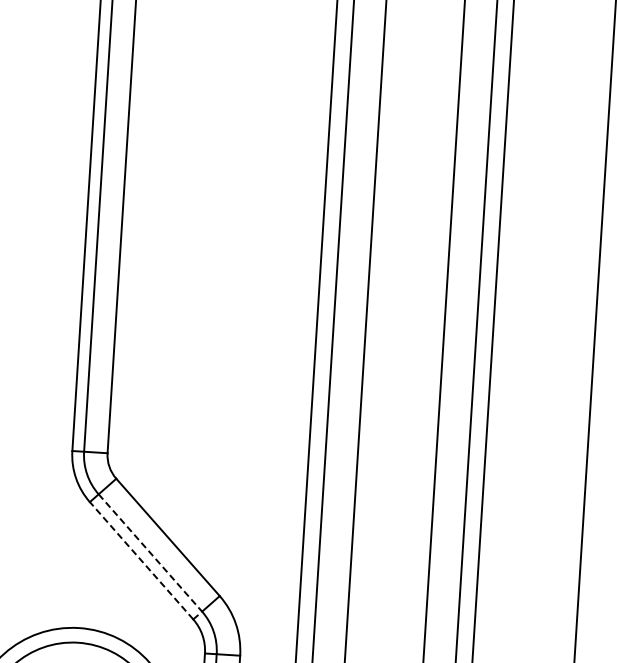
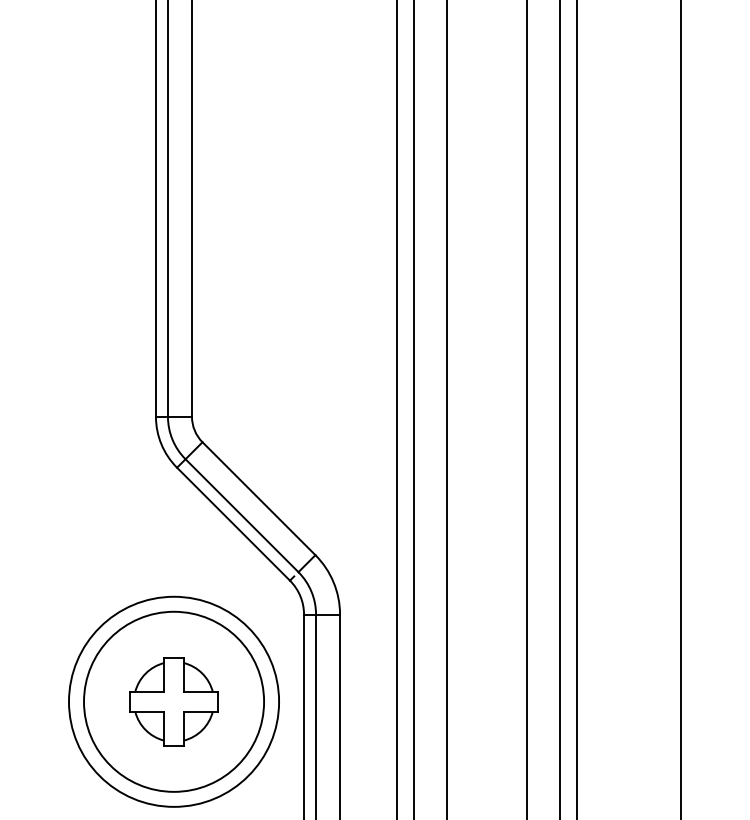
line: (150, 552) -> (242, 515), dashed -> solid
line: (141, 561) -> (233, 524), dashed -> solid

